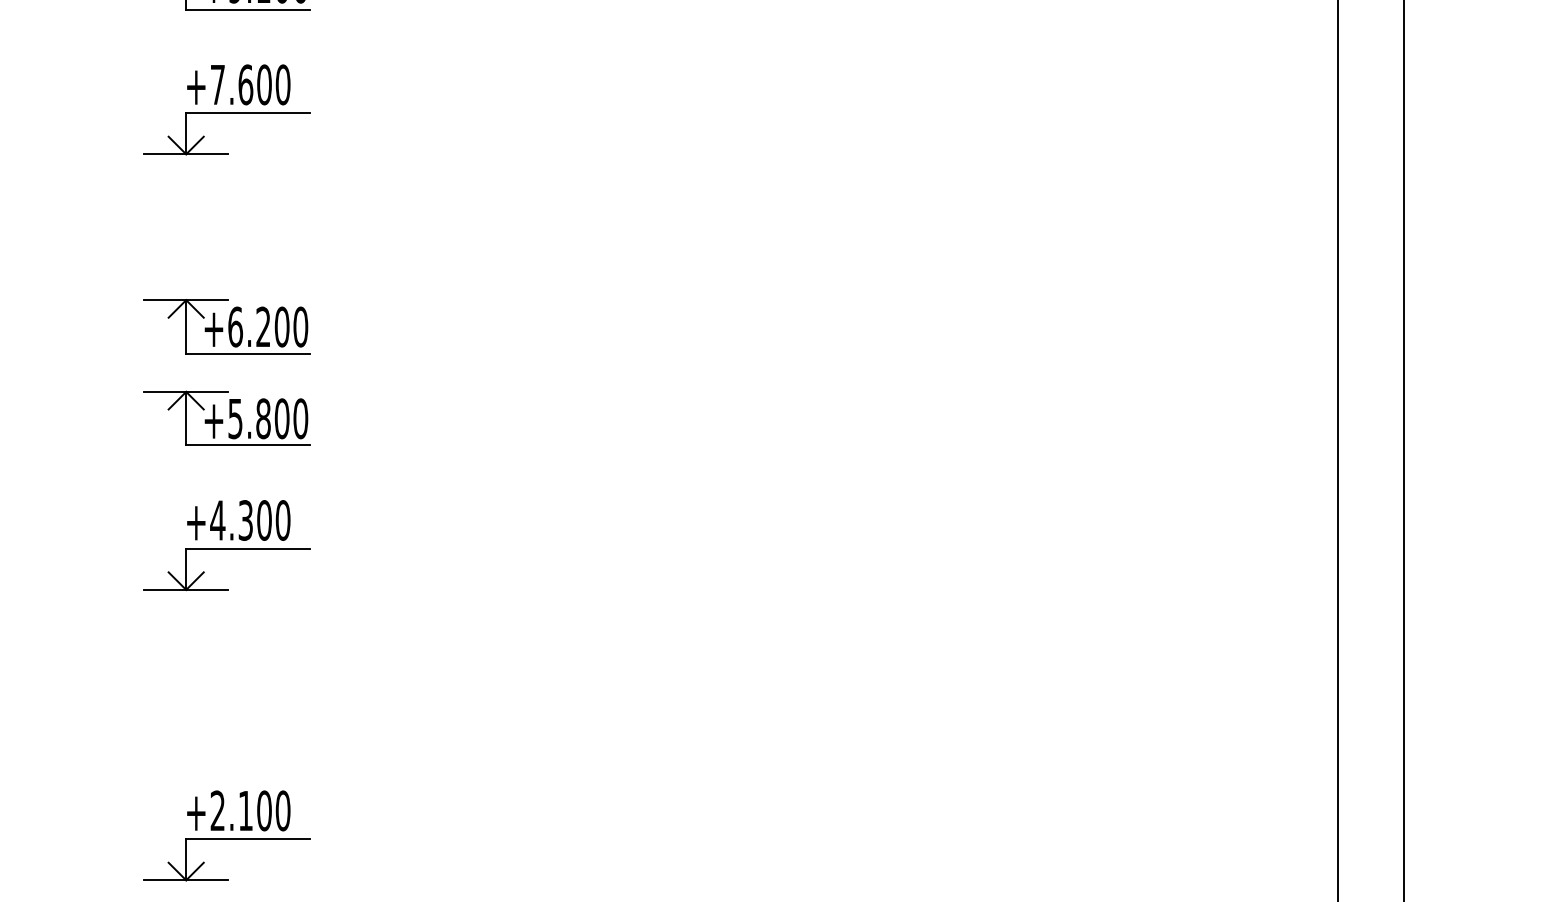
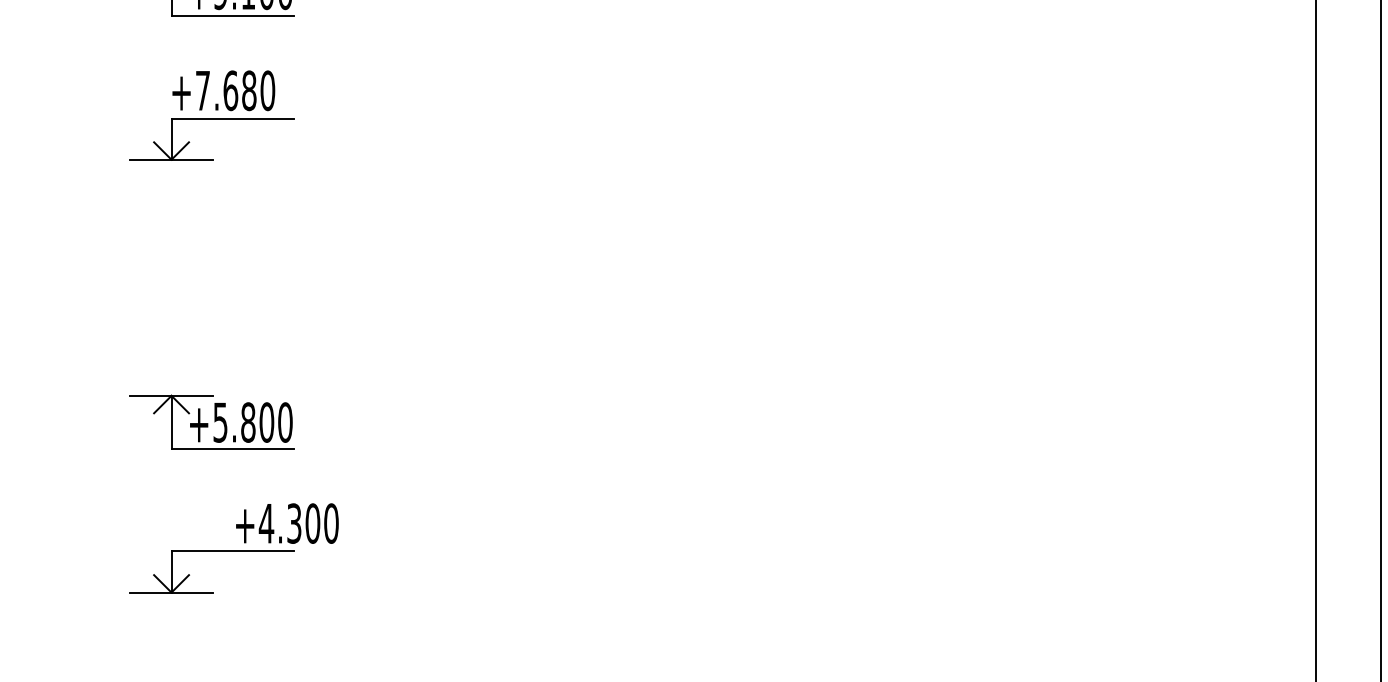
text: (264, 84) -> (249, 90), +7.600 -> +7.680
part: (226, 326) -> (211, 330), removed
text: (238, 520) -> (287, 523), moved

